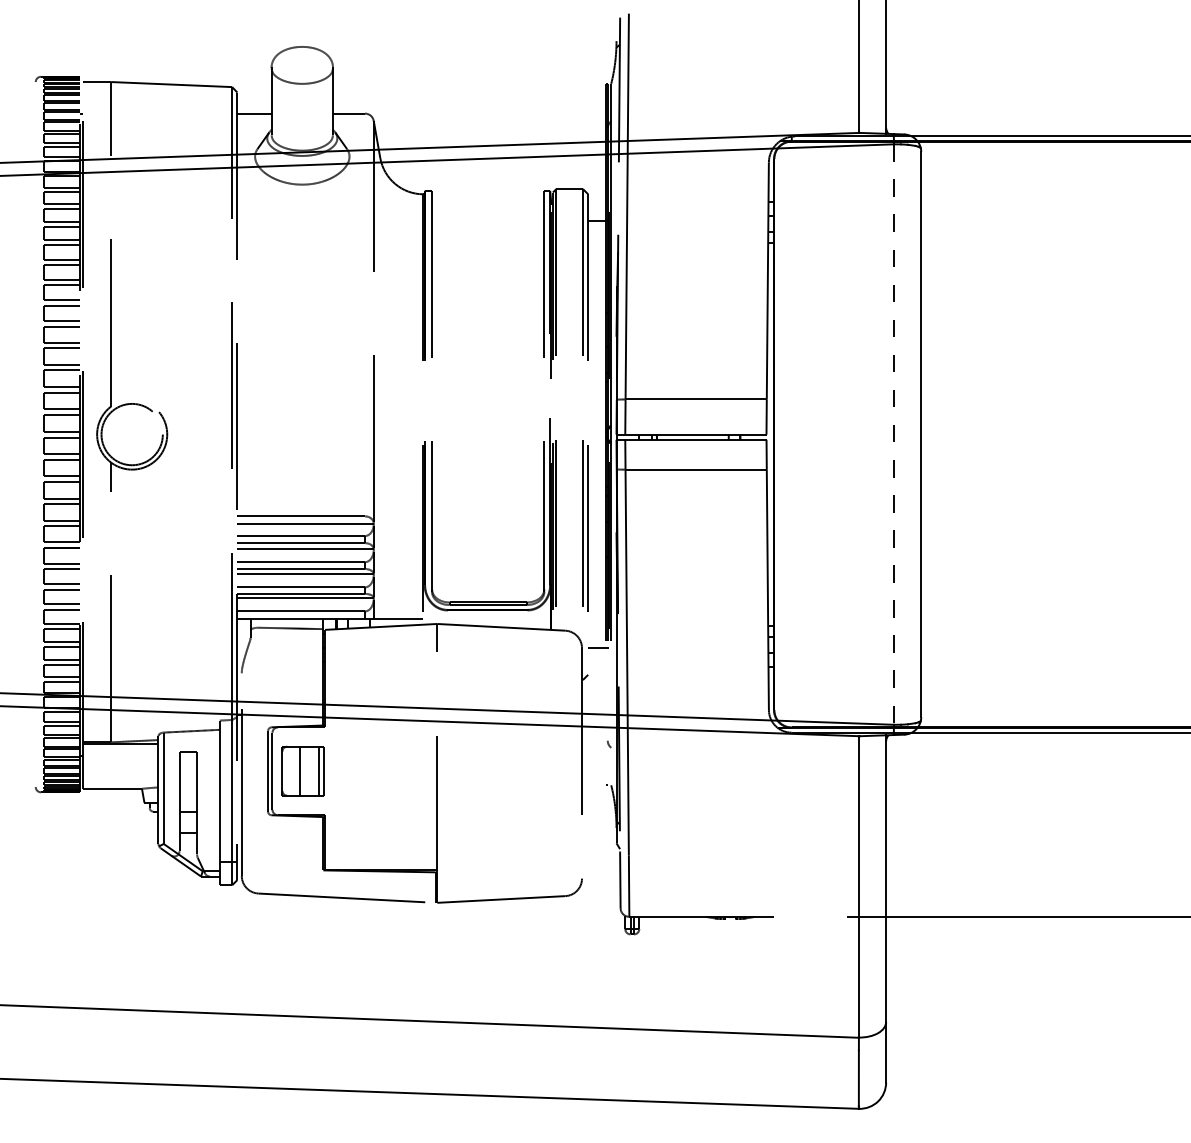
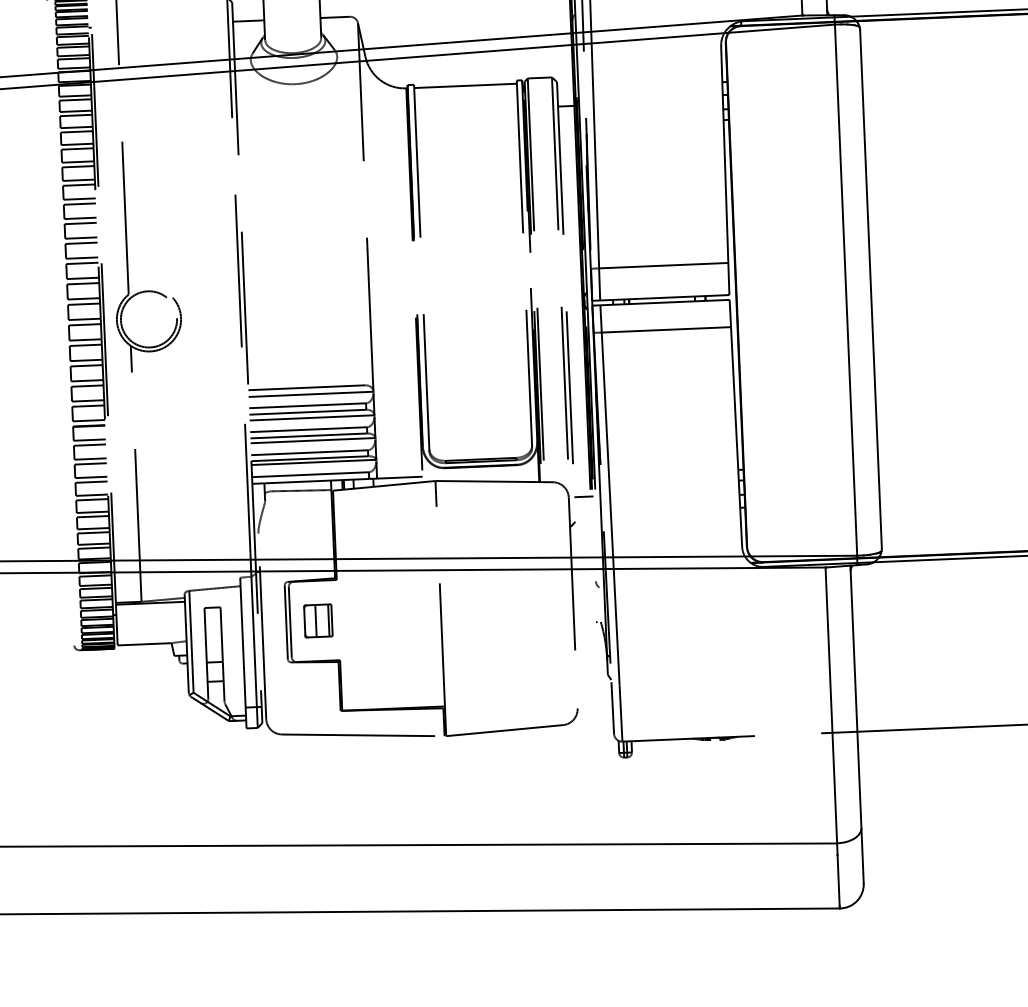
line: (488, 194) -> (465, 86), added
line: (894, 435) -> (846, 291), dashed -> solid
part: (302, 771) -> (317, 621), size x0.71

